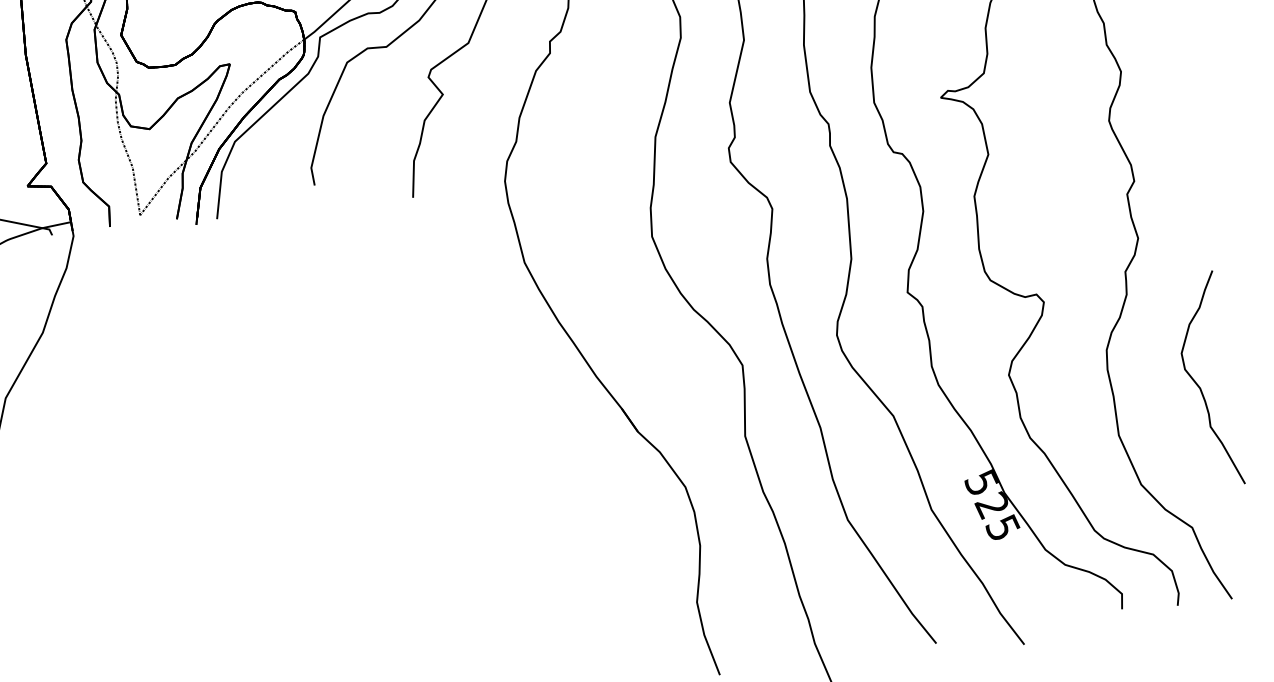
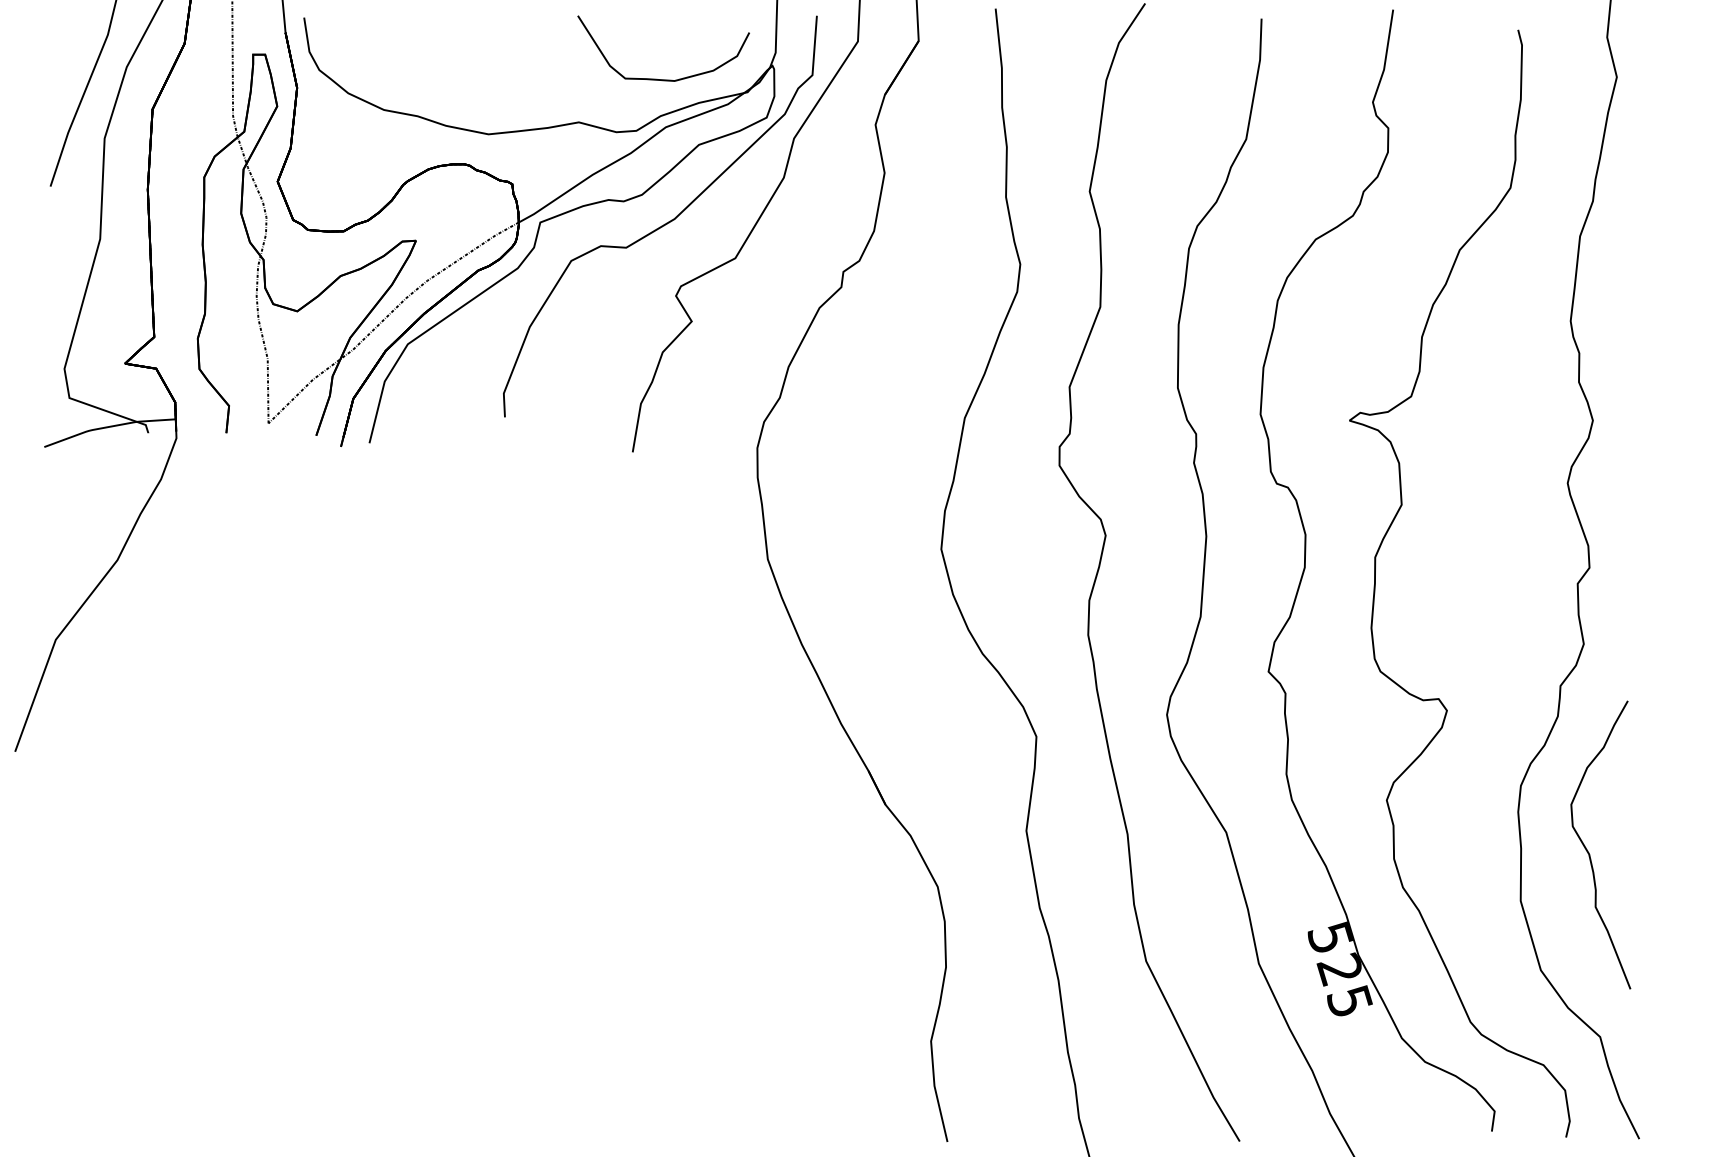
curve: (1200, 387) -> (1589, 852), moved

